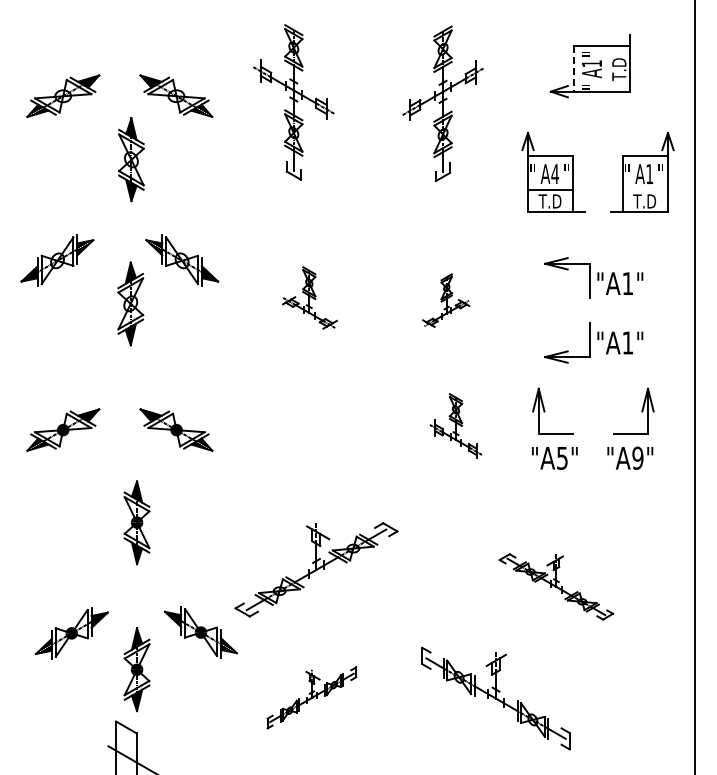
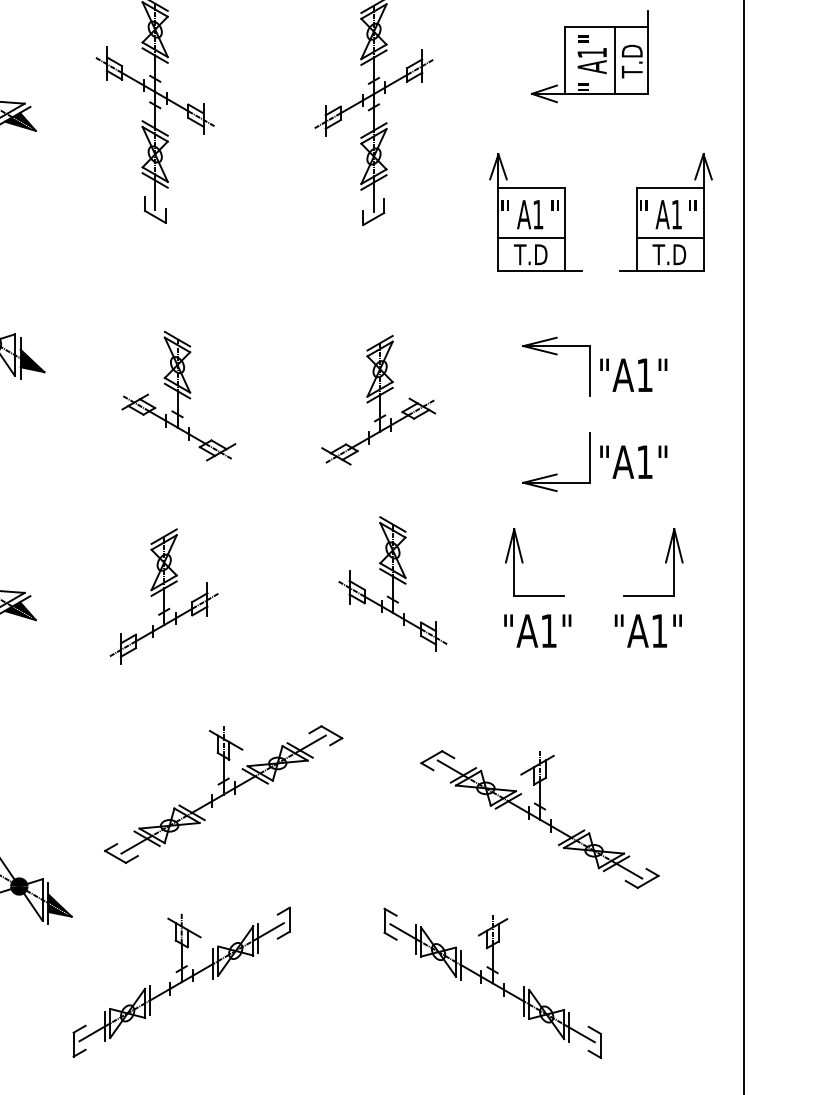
line: (607, 68) -> (614, 59), added
line: (573, 69) -> (565, 61), dashed -> solid
text: (554, 173) -> (537, 213), A4 -> A1
line: (644, 189) -> (669, 237), added
part: (309, 297) -> (178, 395), size x1.43
part: (445, 300) -> (377, 399), size x1.67
part: (455, 425) -> (392, 583), size x1.43
part: (299, 433) -> (163, 594), added
text: (637, 457) -> (658, 629), "A9" -> "A1"
text: (562, 458) -> (548, 631), "A5" -> "A1"
part: (316, 569) -> (223, 794), moved
part: (556, 586) -> (540, 818), size x1.43
part: (311, 697) -> (181, 981), size x1.67
part: (495, 698) -> (491, 983), moved

